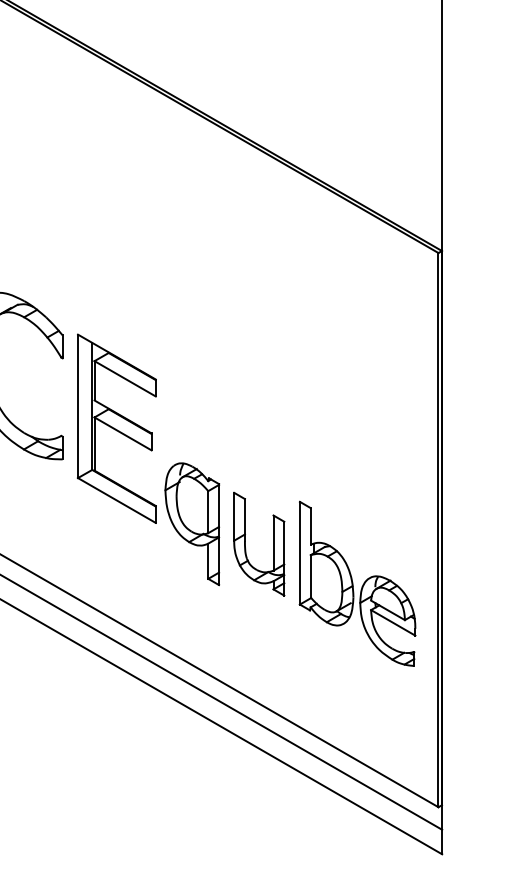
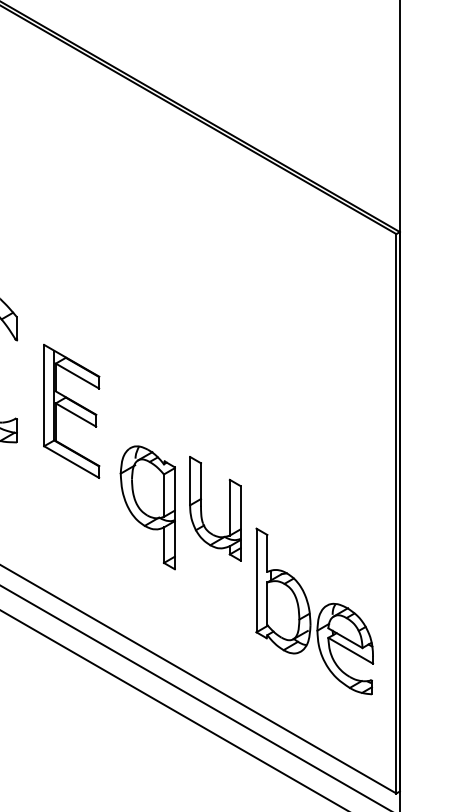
part: (116, 428) -> (71, 411), size x0.7
part: (245, 543) -> (201, 508), moved
part: (357, 583) -> (314, 611), moved

